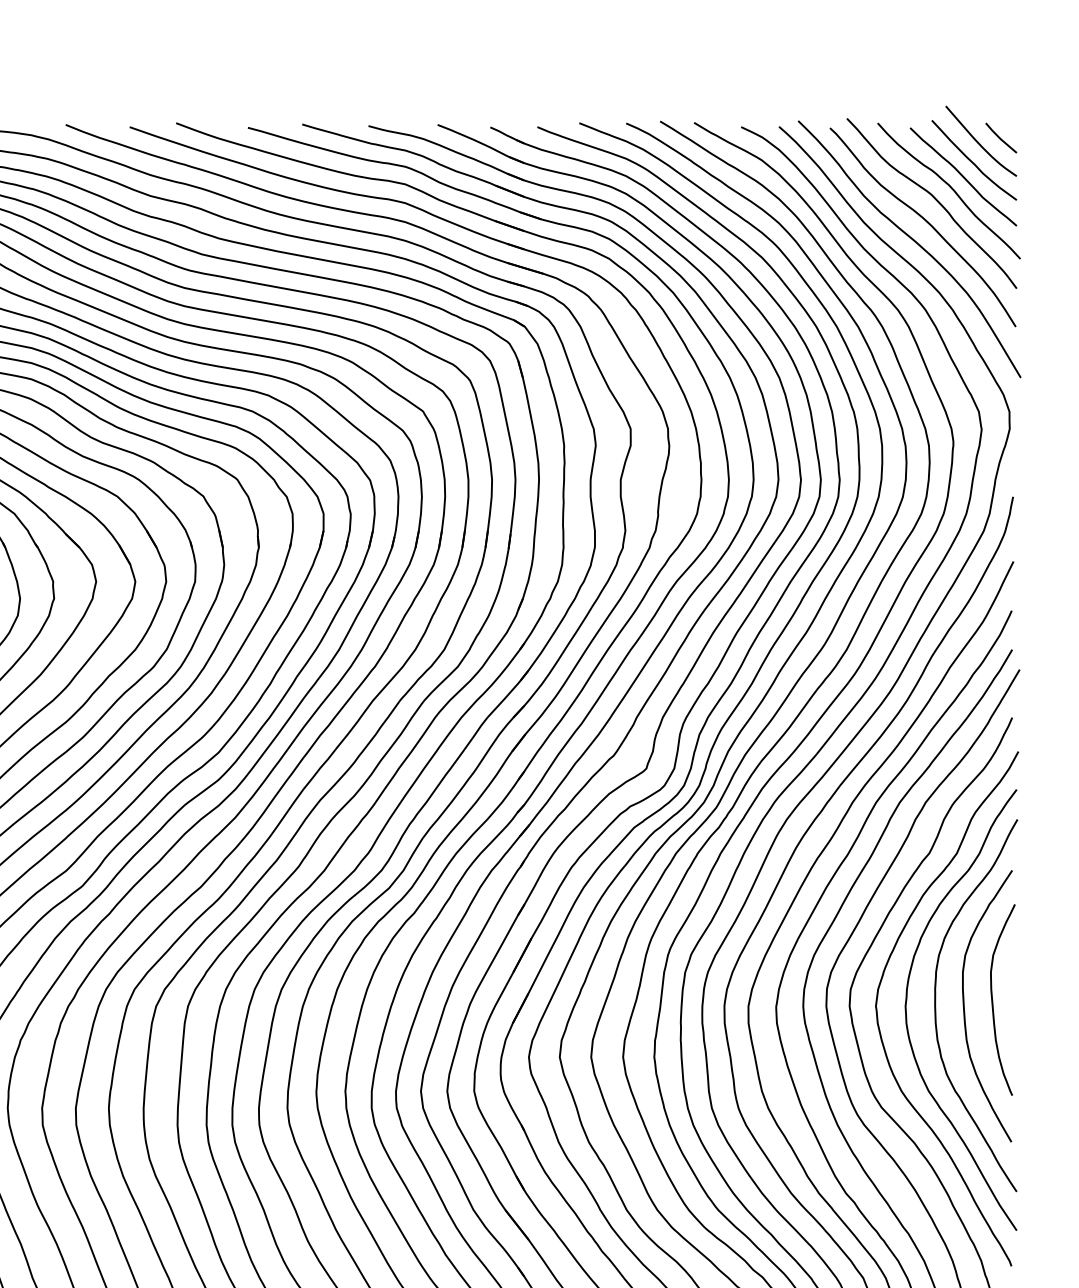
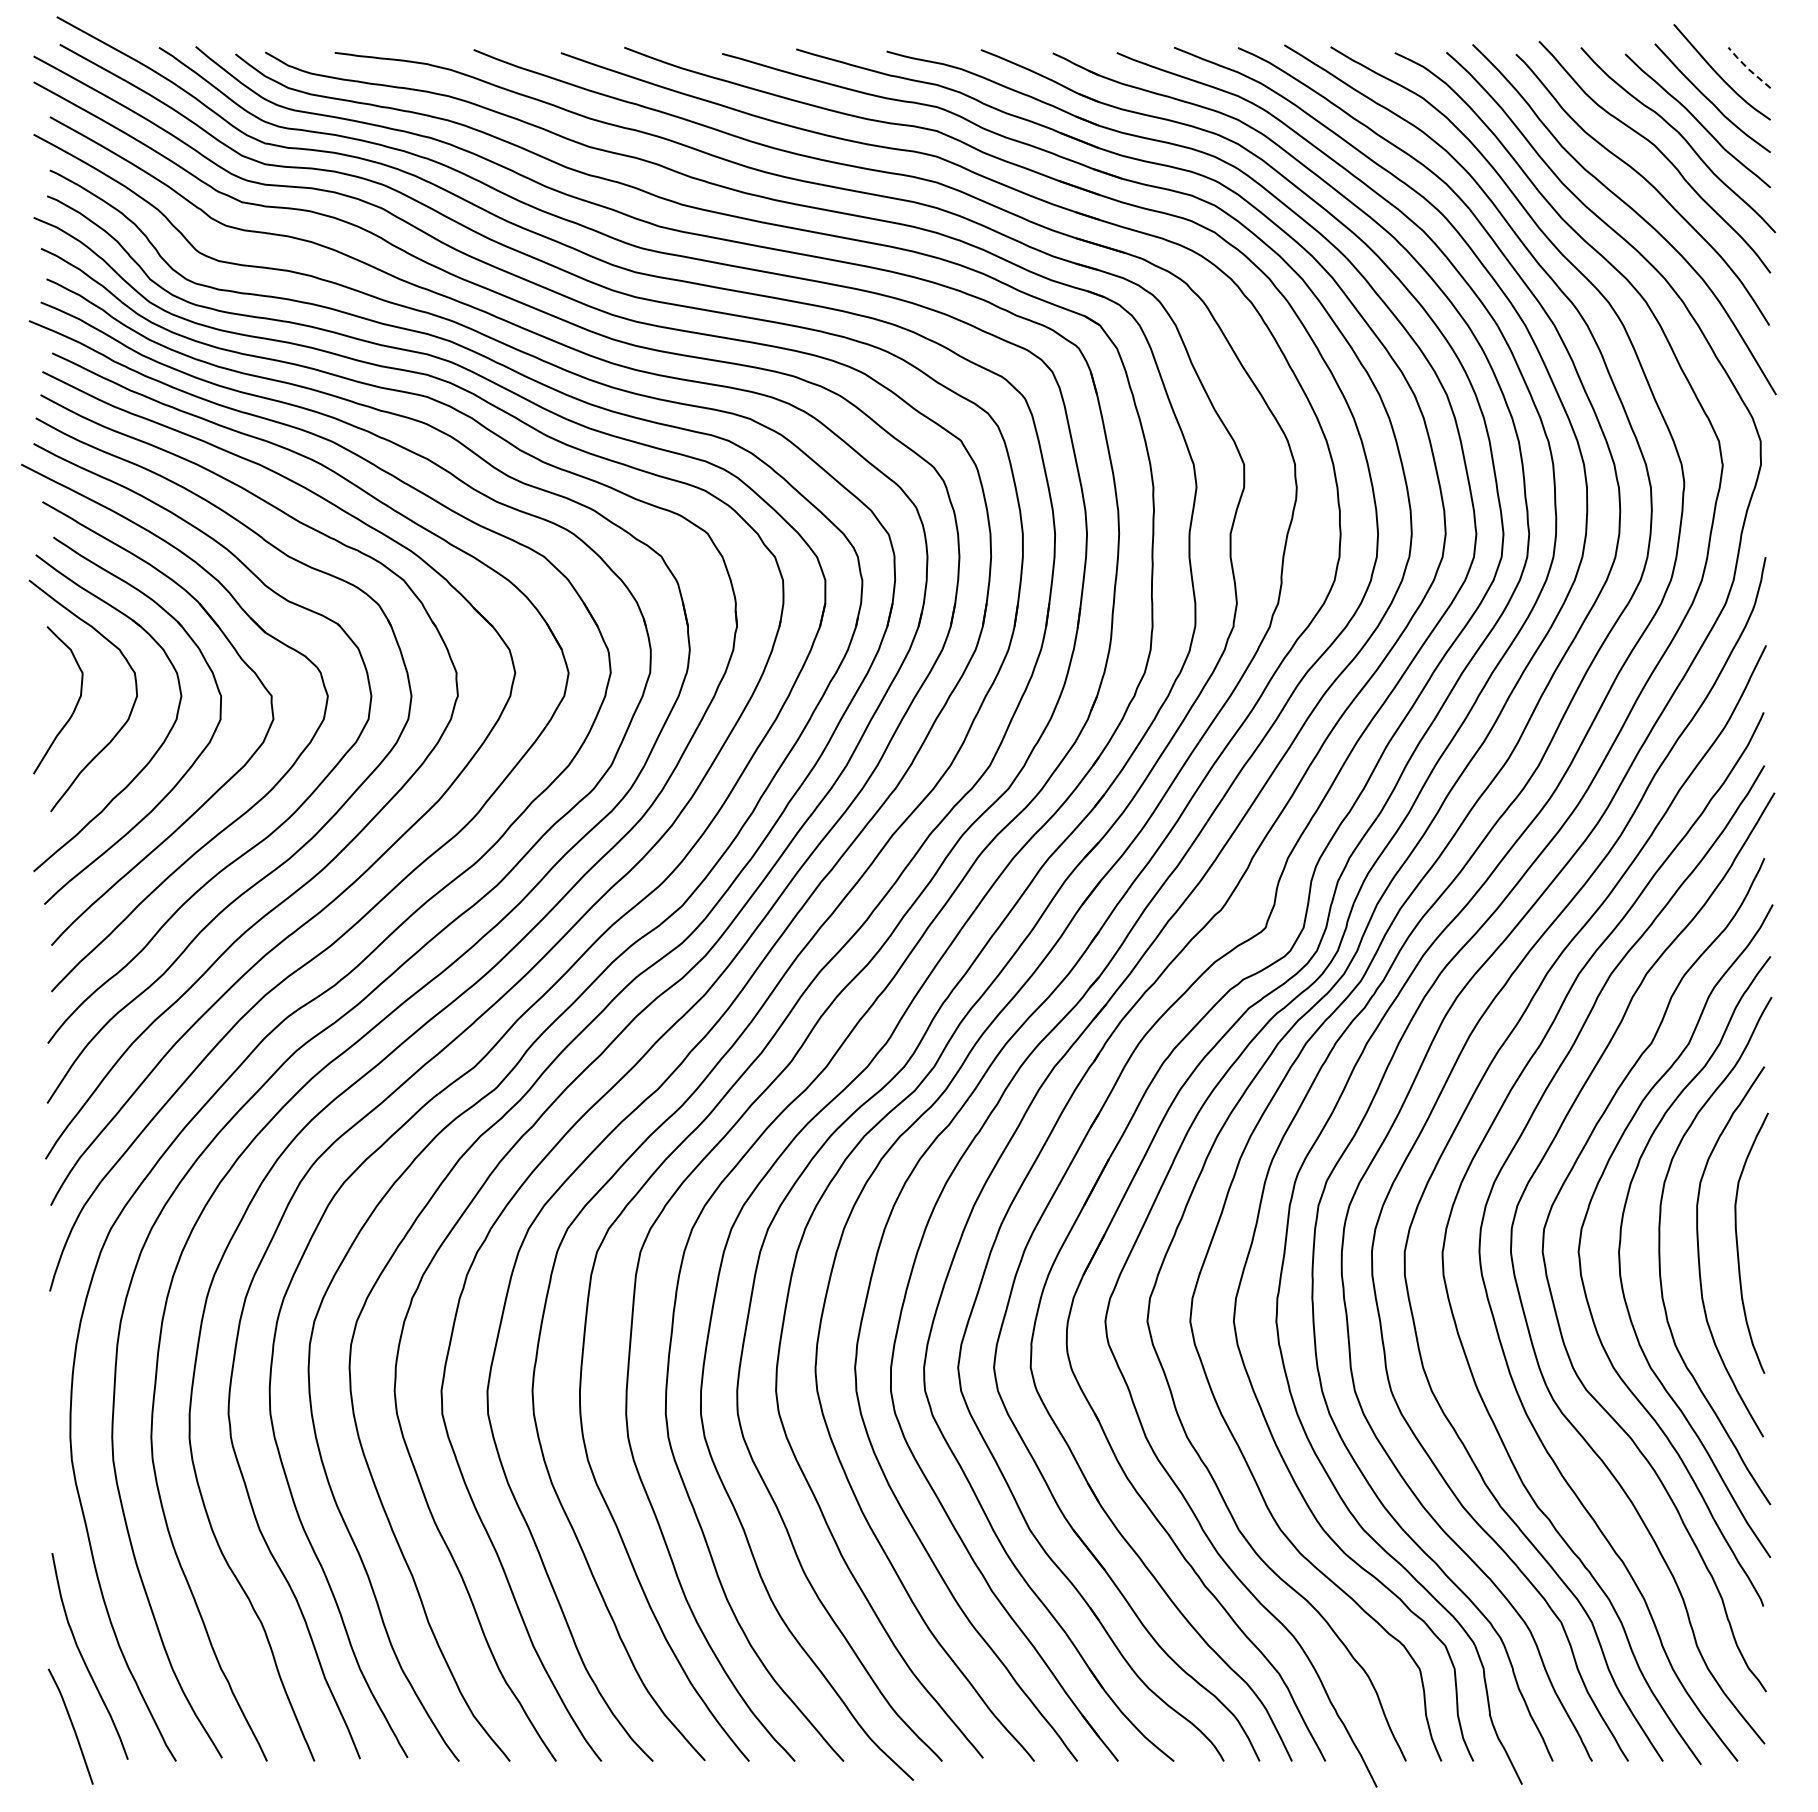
line: (1000, 138) -> (1748, 68), solid -> dashed

